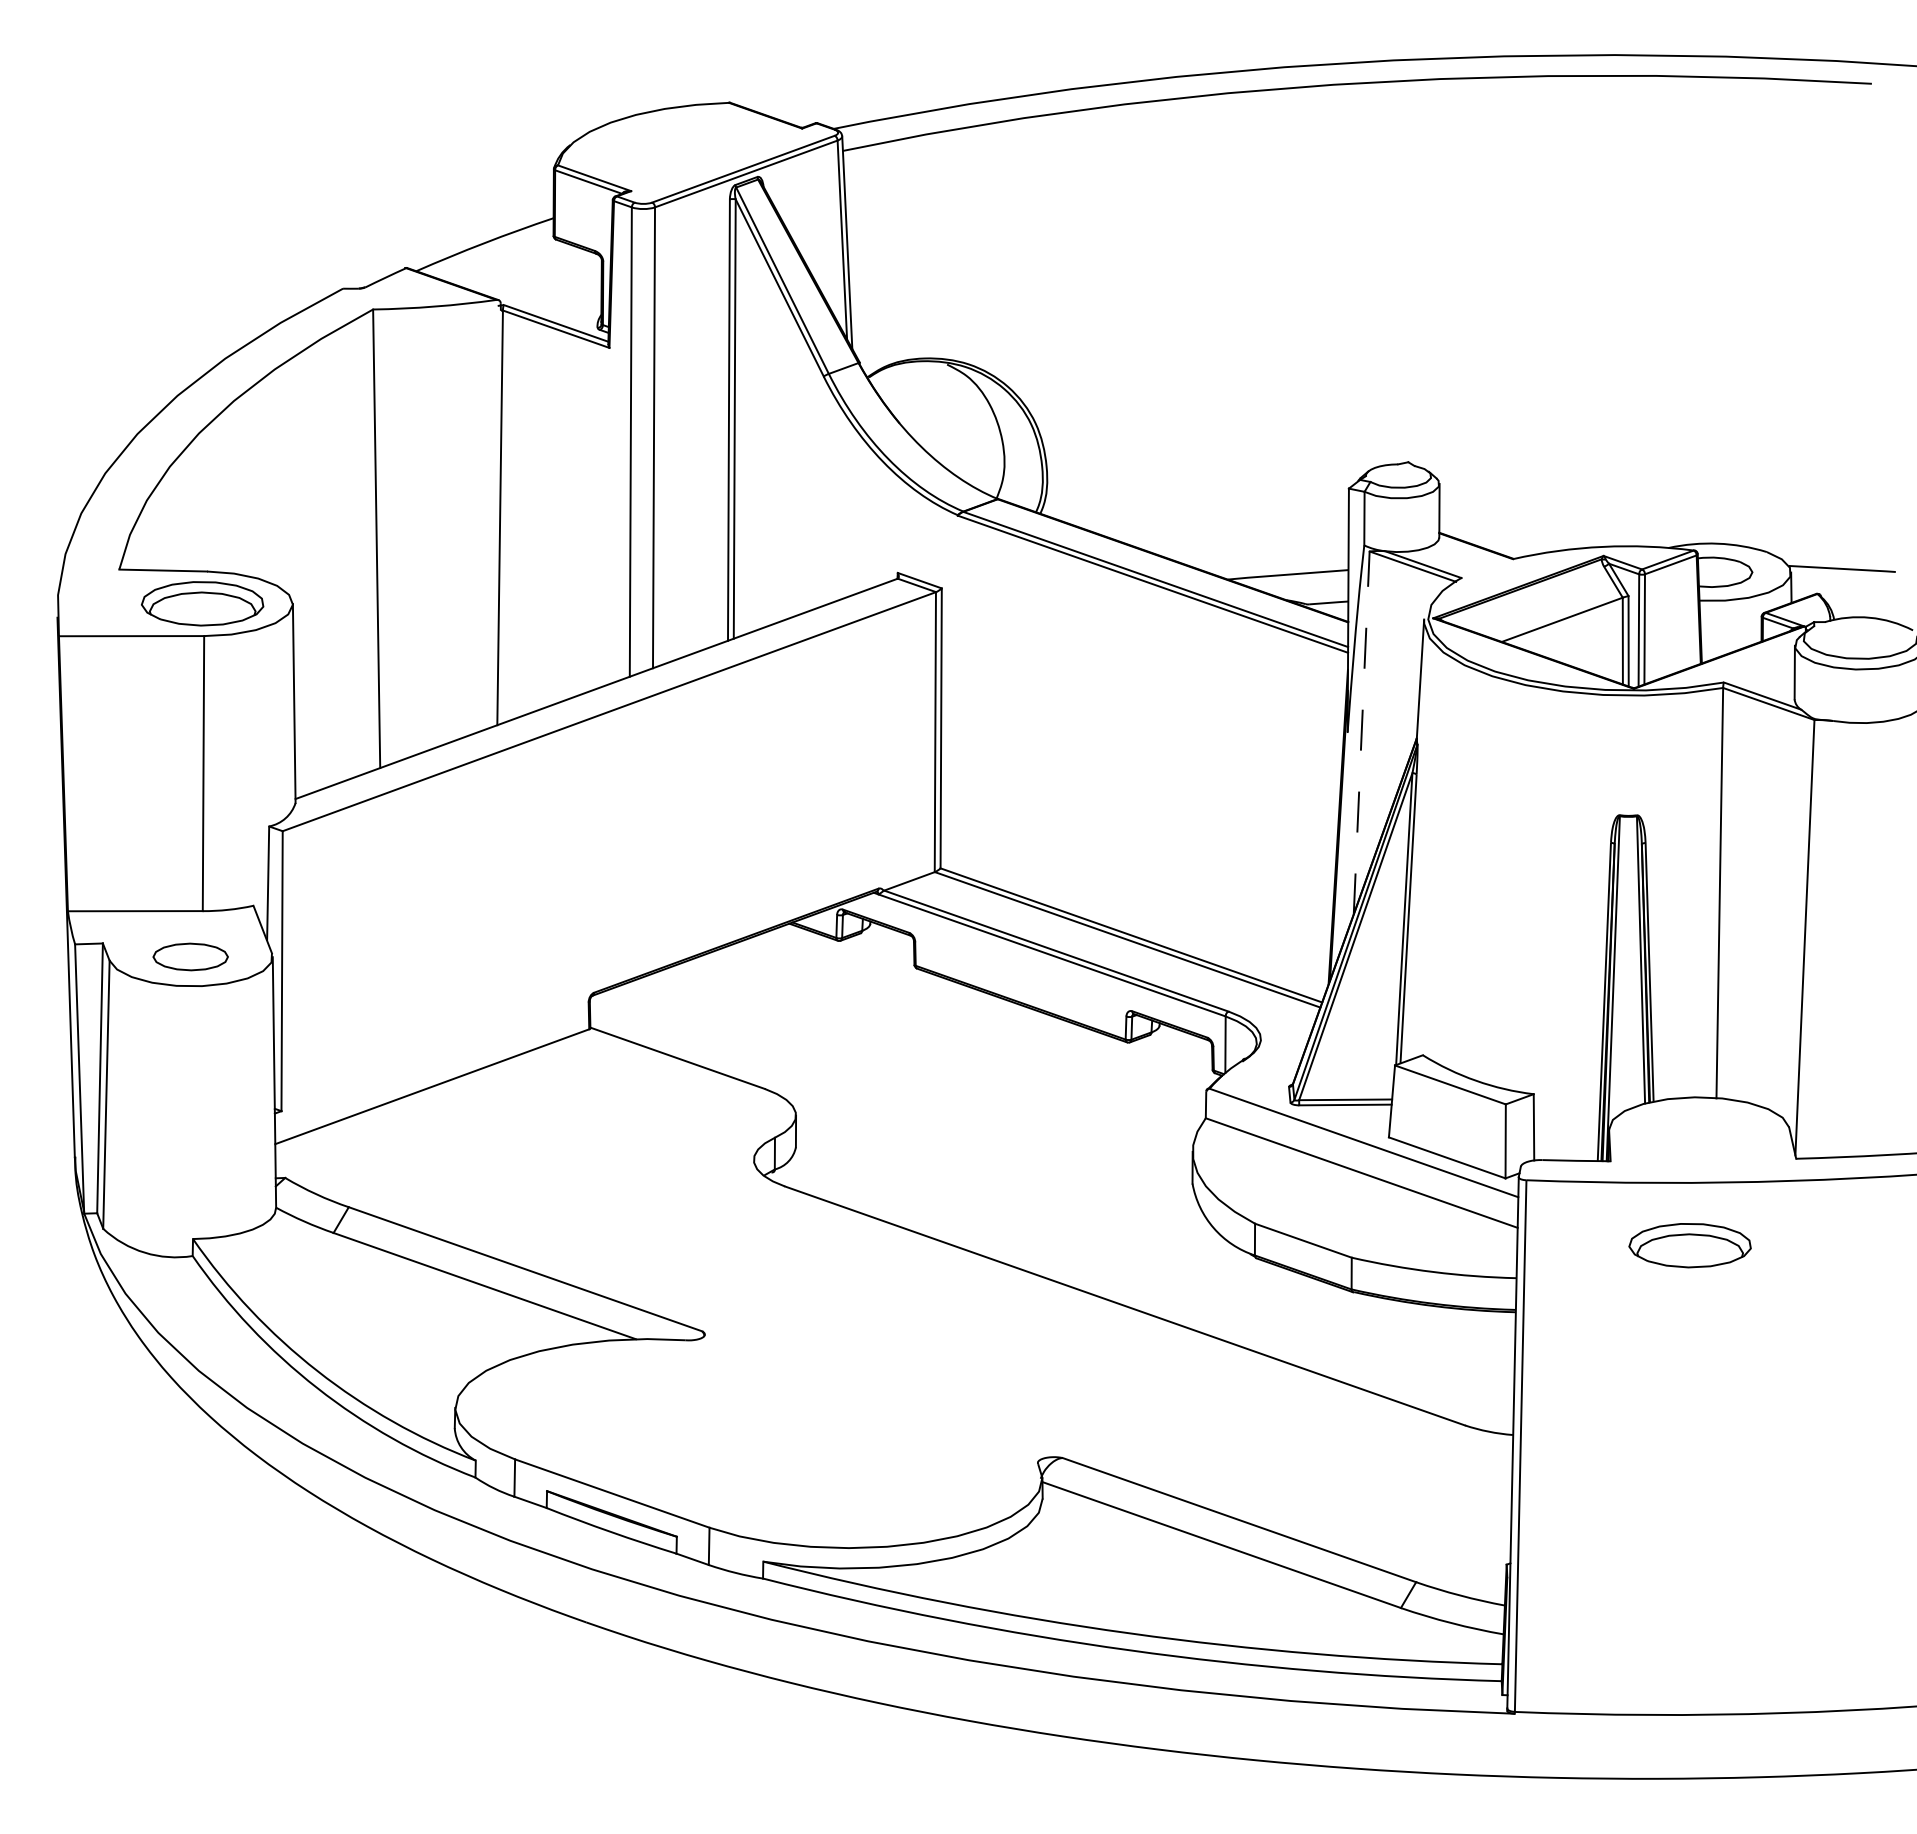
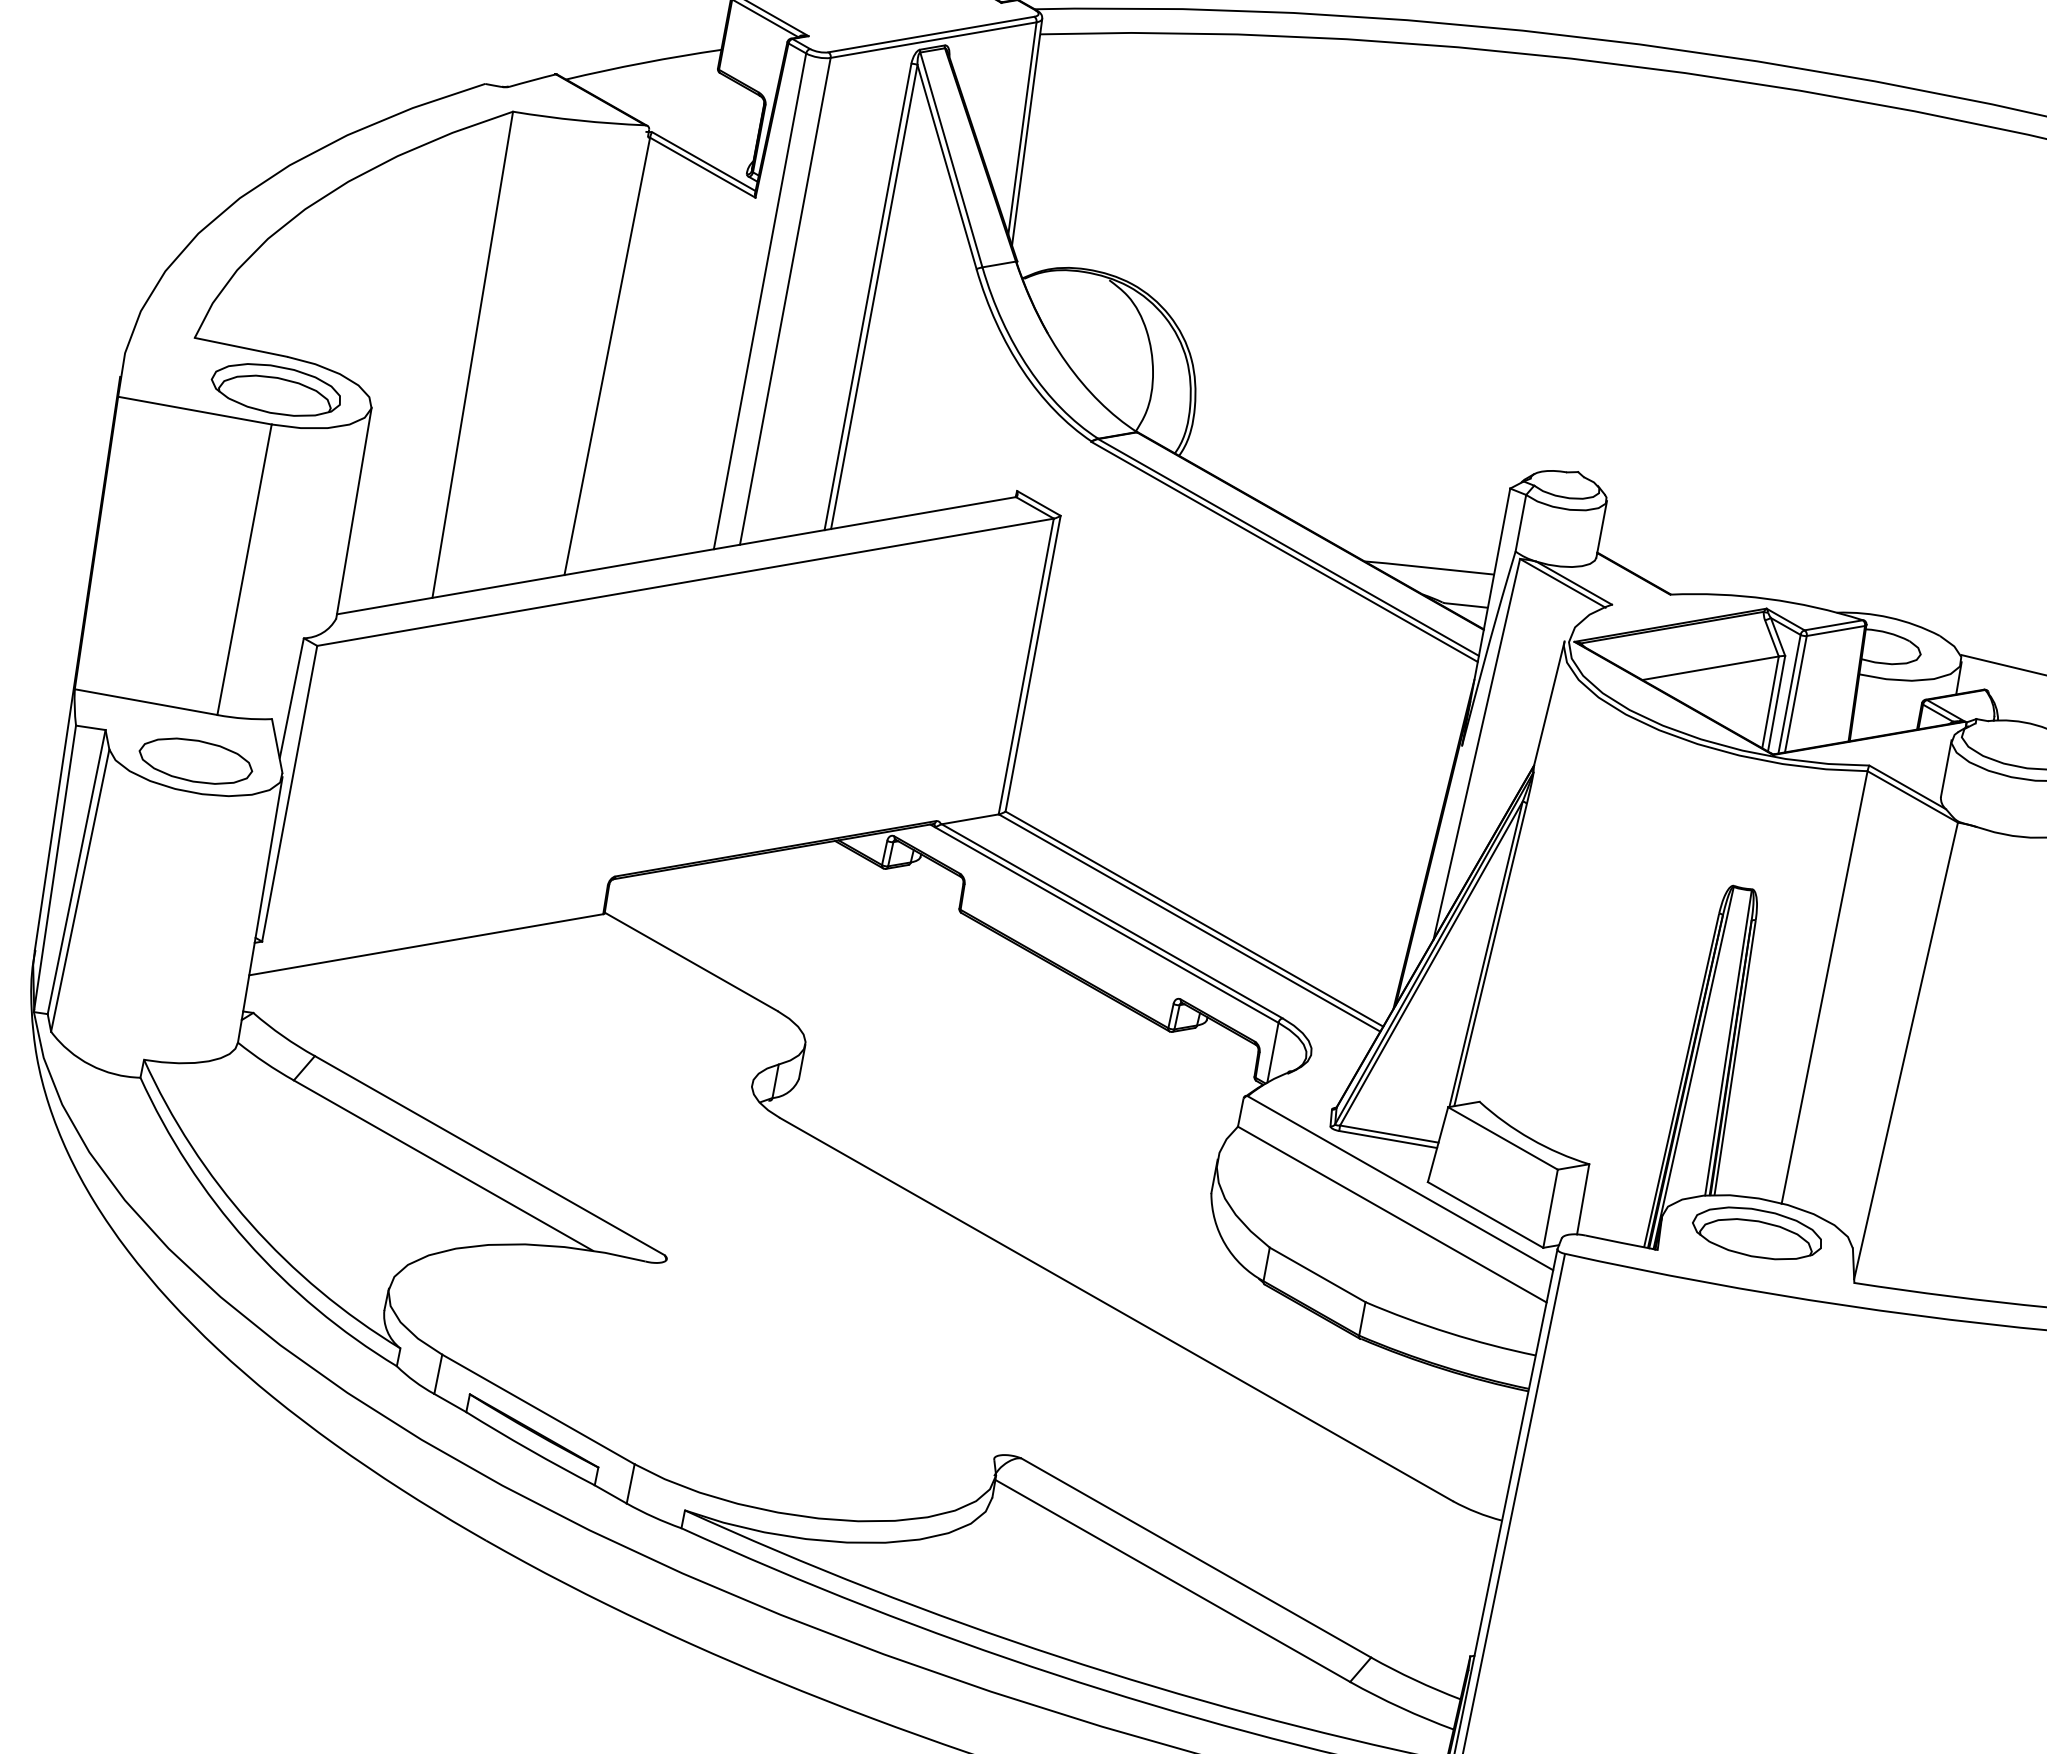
line: (1361, 732) -> (1476, 748), dashed -> solid
part: (190, 956) -> (195, 760), size x1.43
part: (1689, 1245) -> (1756, 1233), moved

